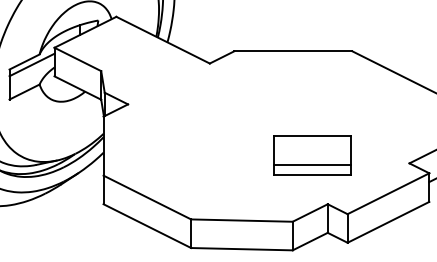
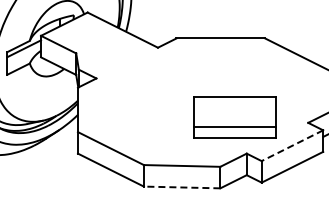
part: (311, 154) -> (234, 116), size x1.4
line: (388, 193) -> (292, 145), solid -> dashed
line: (241, 249) -> (181, 187), solid -> dashed

